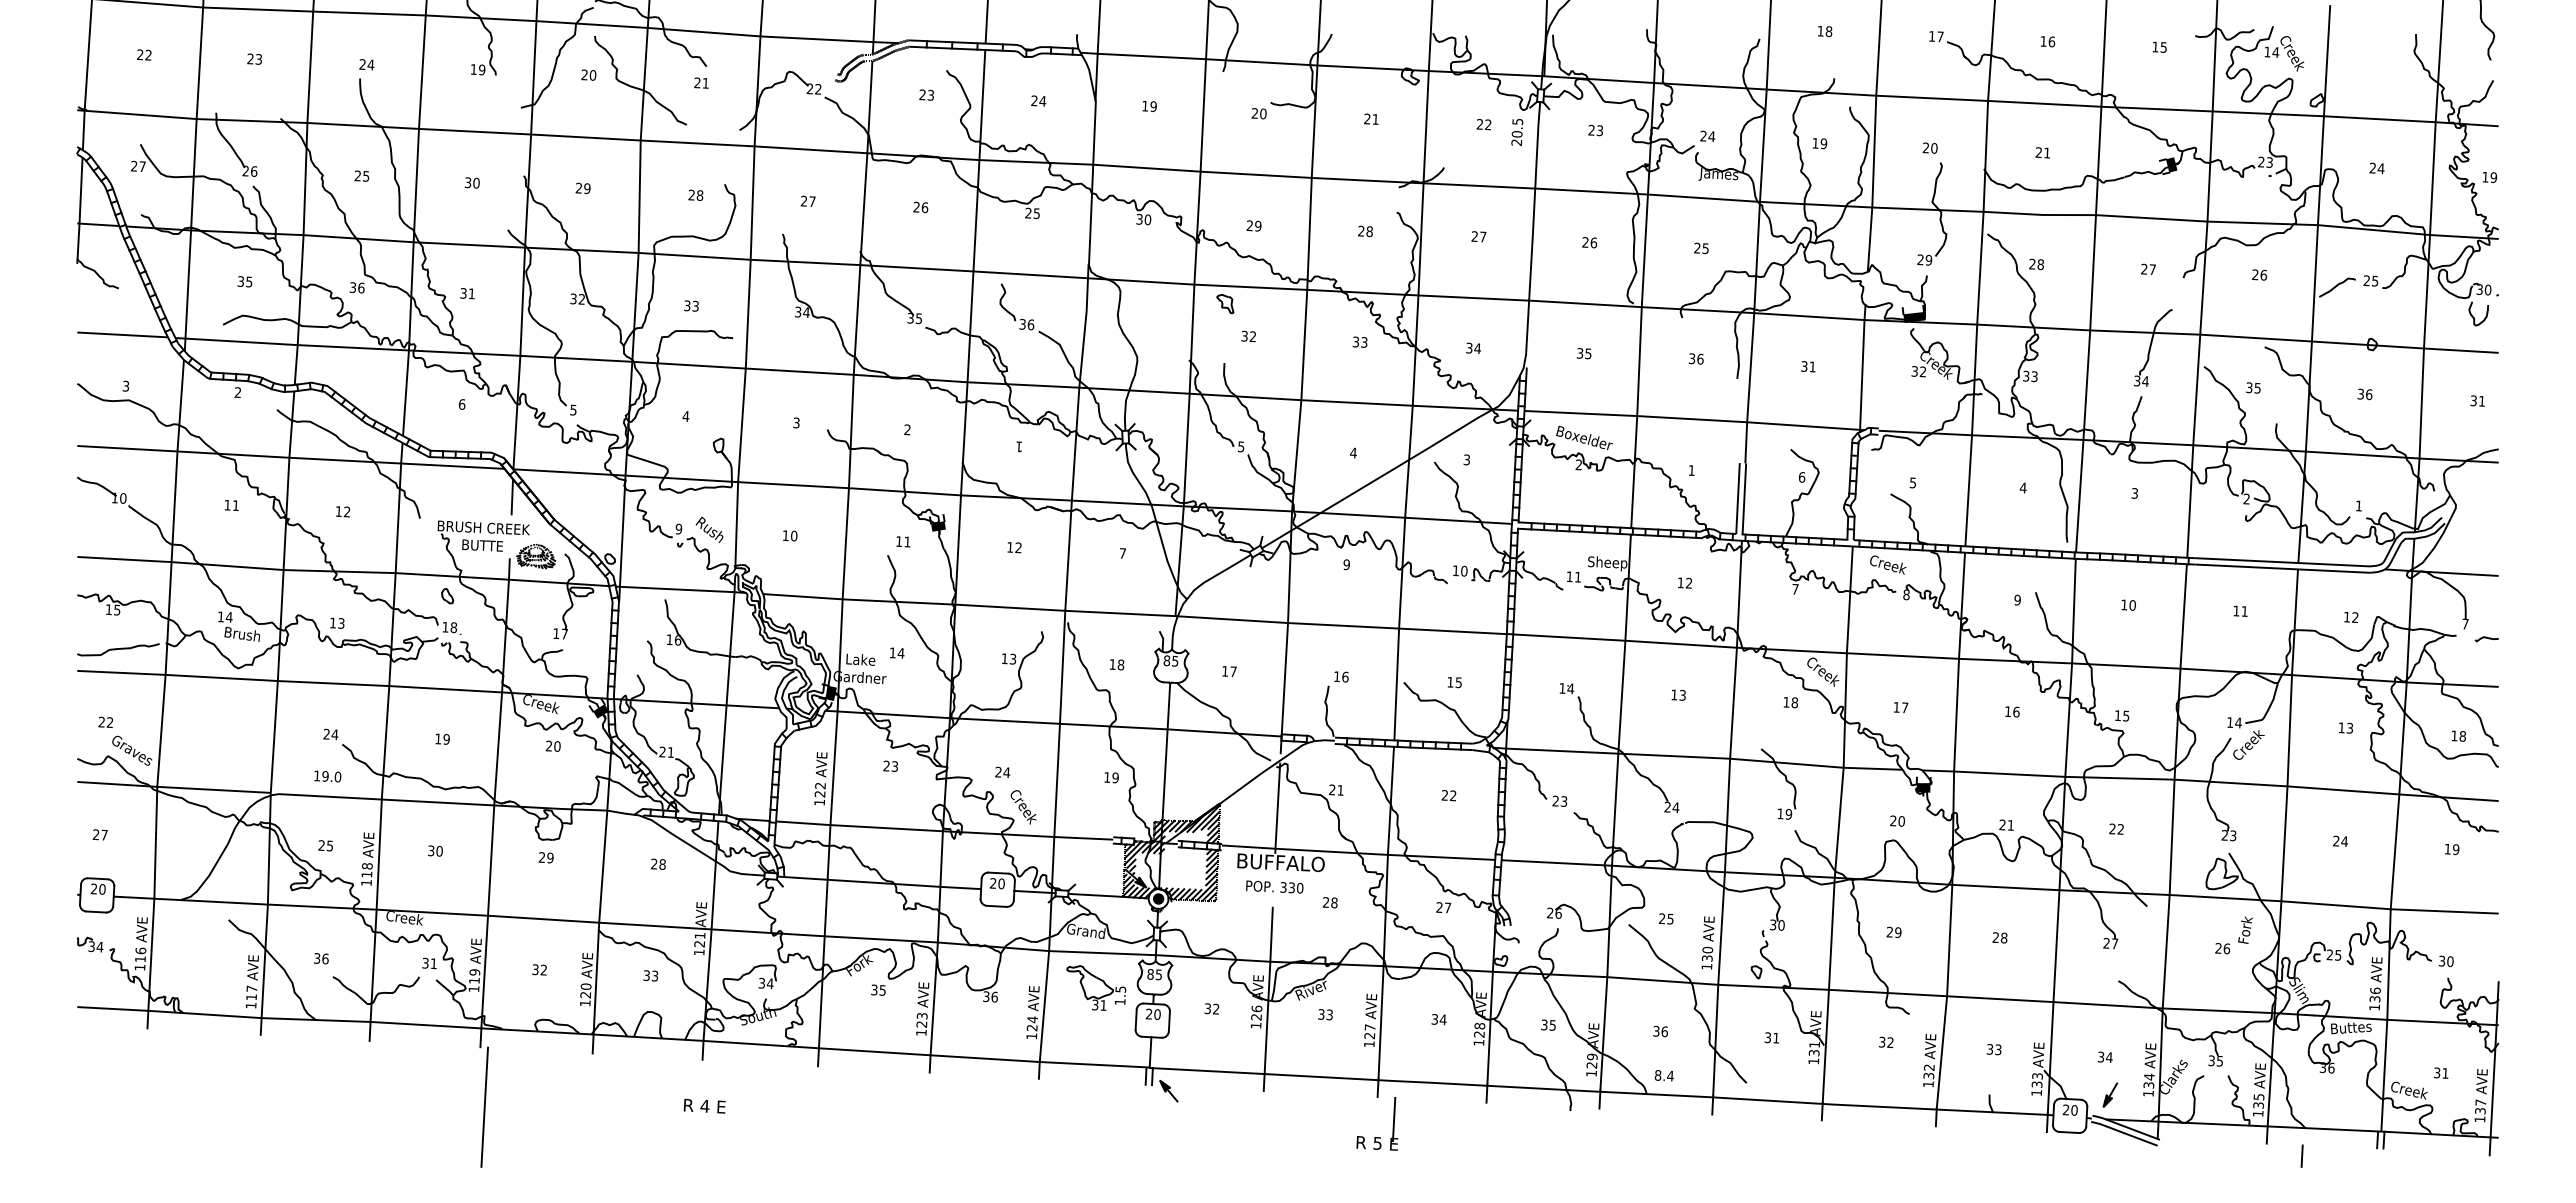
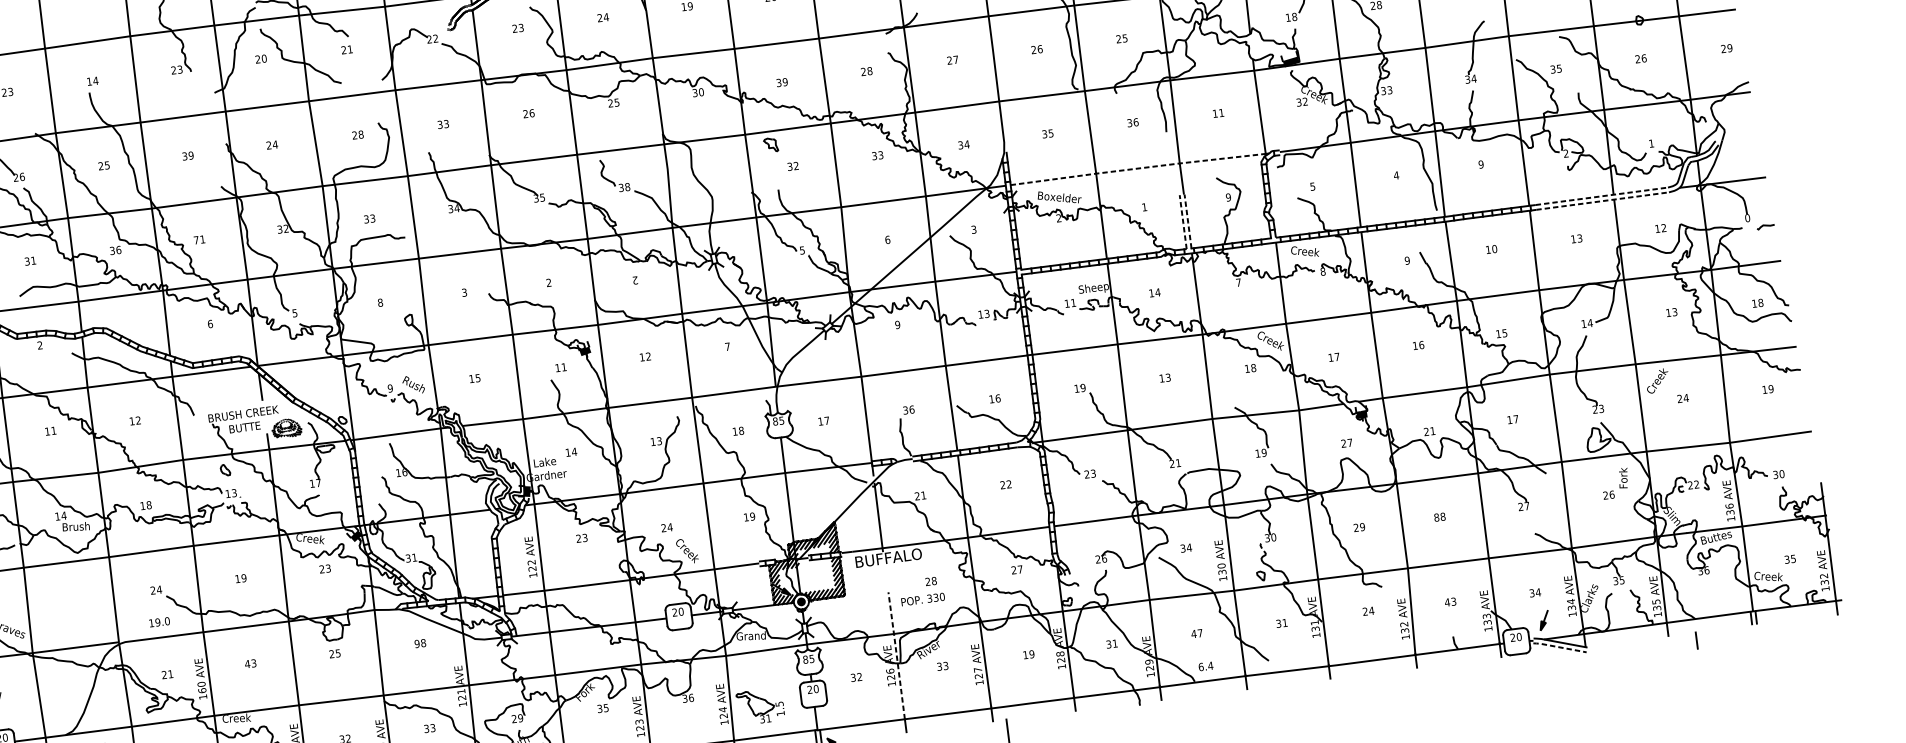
text: (362, 64) -> (89, 81), 24 -> 14
text: (477, 69) -> (176, 69), 19 -> 23
text: (476, 183) -> (191, 155), 30 -> 39
text: (586, 188) -> (274, 144), 29 -> 24
text: (808, 201) -> (443, 124), 27 -> 33
text: (1249, 226) -> (778, 83), 29 -> 39
text: (1924, 259) -> (1291, 16), 29 -> 18
text: (249, 281) -> (33, 260), 35 -> 31
text: (463, 293) -> (196, 240), 31 -> 71
text: (1030, 324) -> (627, 186), 36 -> 38
text: (1804, 366) -> (1215, 113), 31 -> 11
text: (2360, 394) -> (1637, 59), 36 -> 26
text: (2477, 400) -> (1726, 48), 31 -> 29
text: (685, 416) -> (380, 302), 4 -> 8
line: (1692, 419) -> (1138, 168), solid -> dashed
text: (1019, 446) -> (635, 280), 1 -> 2
text: (1353, 452) -> (887, 239), 4 -> 6
text: (1801, 477) -> (1228, 197), 6 -> 9
text: (2134, 493) -> (1480, 164), 3 -> 9
line: (1738, 498) -> (1183, 222), solid -> dashed
line: (1744, 498) -> (1188, 221), solid -> dashed
text: (793, 535) -> (477, 377), 10 -> 15
line: (2283, 562) -> (1602, 196), solid -> dashed
line: (2283, 568) -> (1603, 200), solid -> dashed
text: (1464, 570) -> (987, 313), 10 -> 13
text: (1688, 582) -> (1157, 291), 12 -> 14
text: (2244, 611) -> (1579, 238), 11 -> 13
text: (341, 623) -> (149, 505), 13 -> 18
text: (2465, 623) -> (1747, 217), 7 -> 0
text: (453, 627) -> (234, 493), 18 -> 13
text: (1336, 676) -> (905, 410), 16 -> 36
text: (1458, 682) -> (997, 398), 15 -> 16
text: (1570, 688) -> (1082, 387), 14 -> 19
text: (2248, 744) -> (1657, 380), moved
text: (557, 746) -> (328, 568), 20 -> 23
text: (662, 752) -> (408, 558), 21 -> 31
text: (1675, 807) -> (1178, 463), 24 -> 21
text: (1901, 821) -> (1349, 442), 20 -> 27
text: (2116, 828) -> (1512, 419), 22 -> 17
text: (329, 845) -> (170, 673), 25 -> 21
text: (434, 850) -> (249, 663), 30 -> 43
text: (550, 857) -> (338, 653), 29 -> 25
text: (654, 863) -> (417, 643), 28 -> 98
text: (366, 870) -> (201, 687), 118 -> 160
text: (1274, 886) -> (922, 599), moved
text: (1666, 918) -> (1186, 547), 25 -> 34
text: (1995, 937) -> (1436, 517), 28 -> 88
text: (2338, 955) -> (1696, 484), 25 -> 22
text: (765, 983) -> (517, 718), 34 -> 29
part: (1096, 987) -> (761, 705), moved
line: (1268, 989) -> (896, 655), solid -> dashed
text: (1438, 1019) -> (1028, 654), 34 -> 19
text: (1552, 1025) -> (1114, 643), 35 -> 31
text: (1659, 1031) -> (1196, 633), 36 -> 47
text: (1886, 1042) -> (1368, 611), 32 -> 24
text: (1989, 1049) -> (1447, 602), 33 -> 43
text: (2445, 1073) -> (1793, 558), 31 -> 35
text: (1657, 1075) -> (1200, 667), 8.4 -> 6.4
text: (2480, 1102) -> (1823, 576), 137 -> 132
line: (2123, 1132) -> (1559, 646), solid -> dashed

